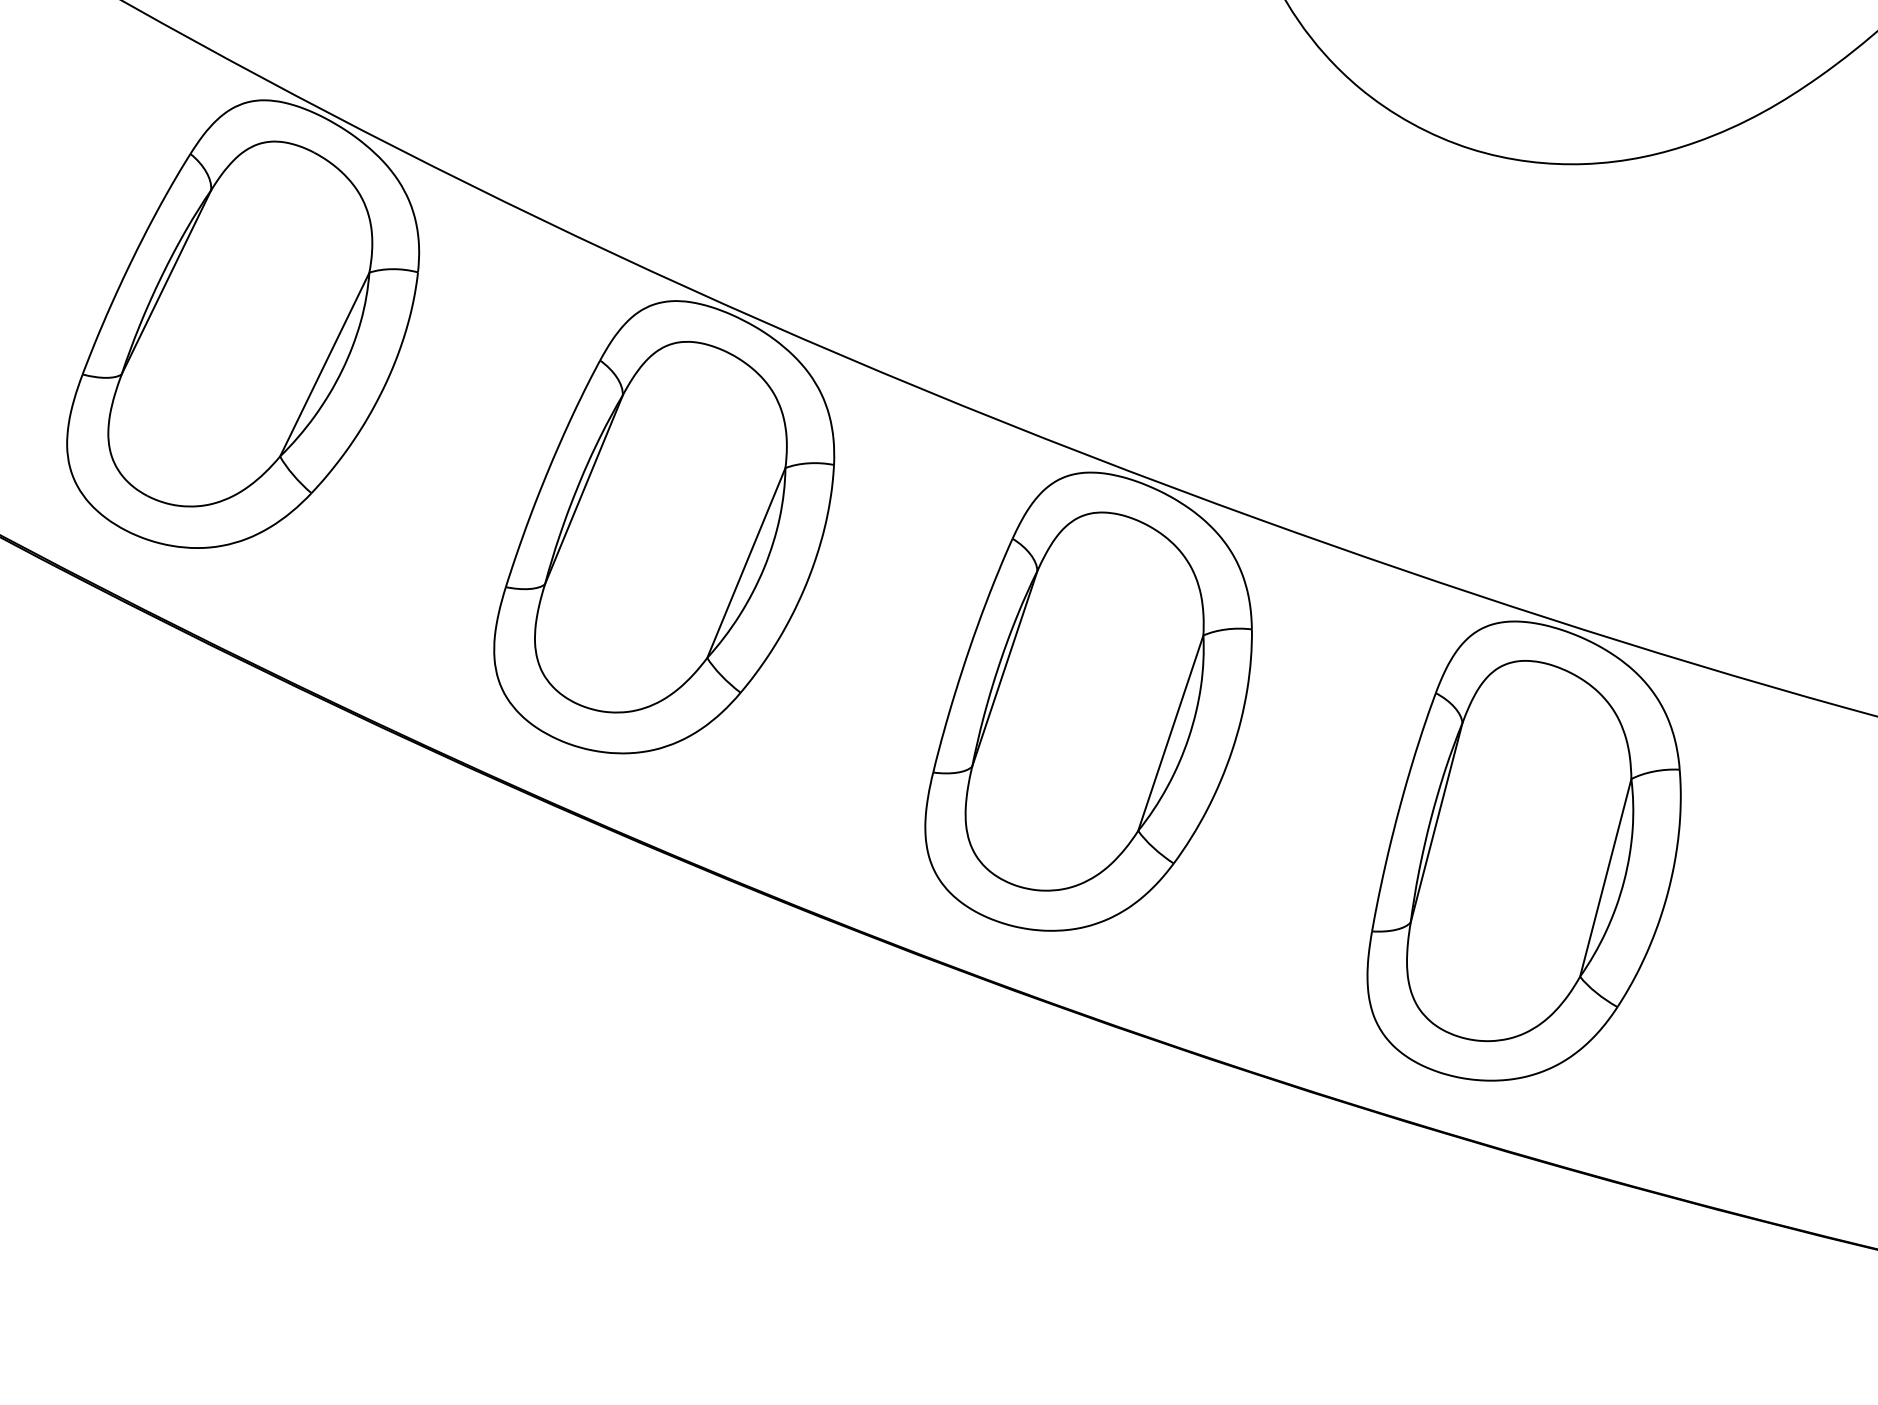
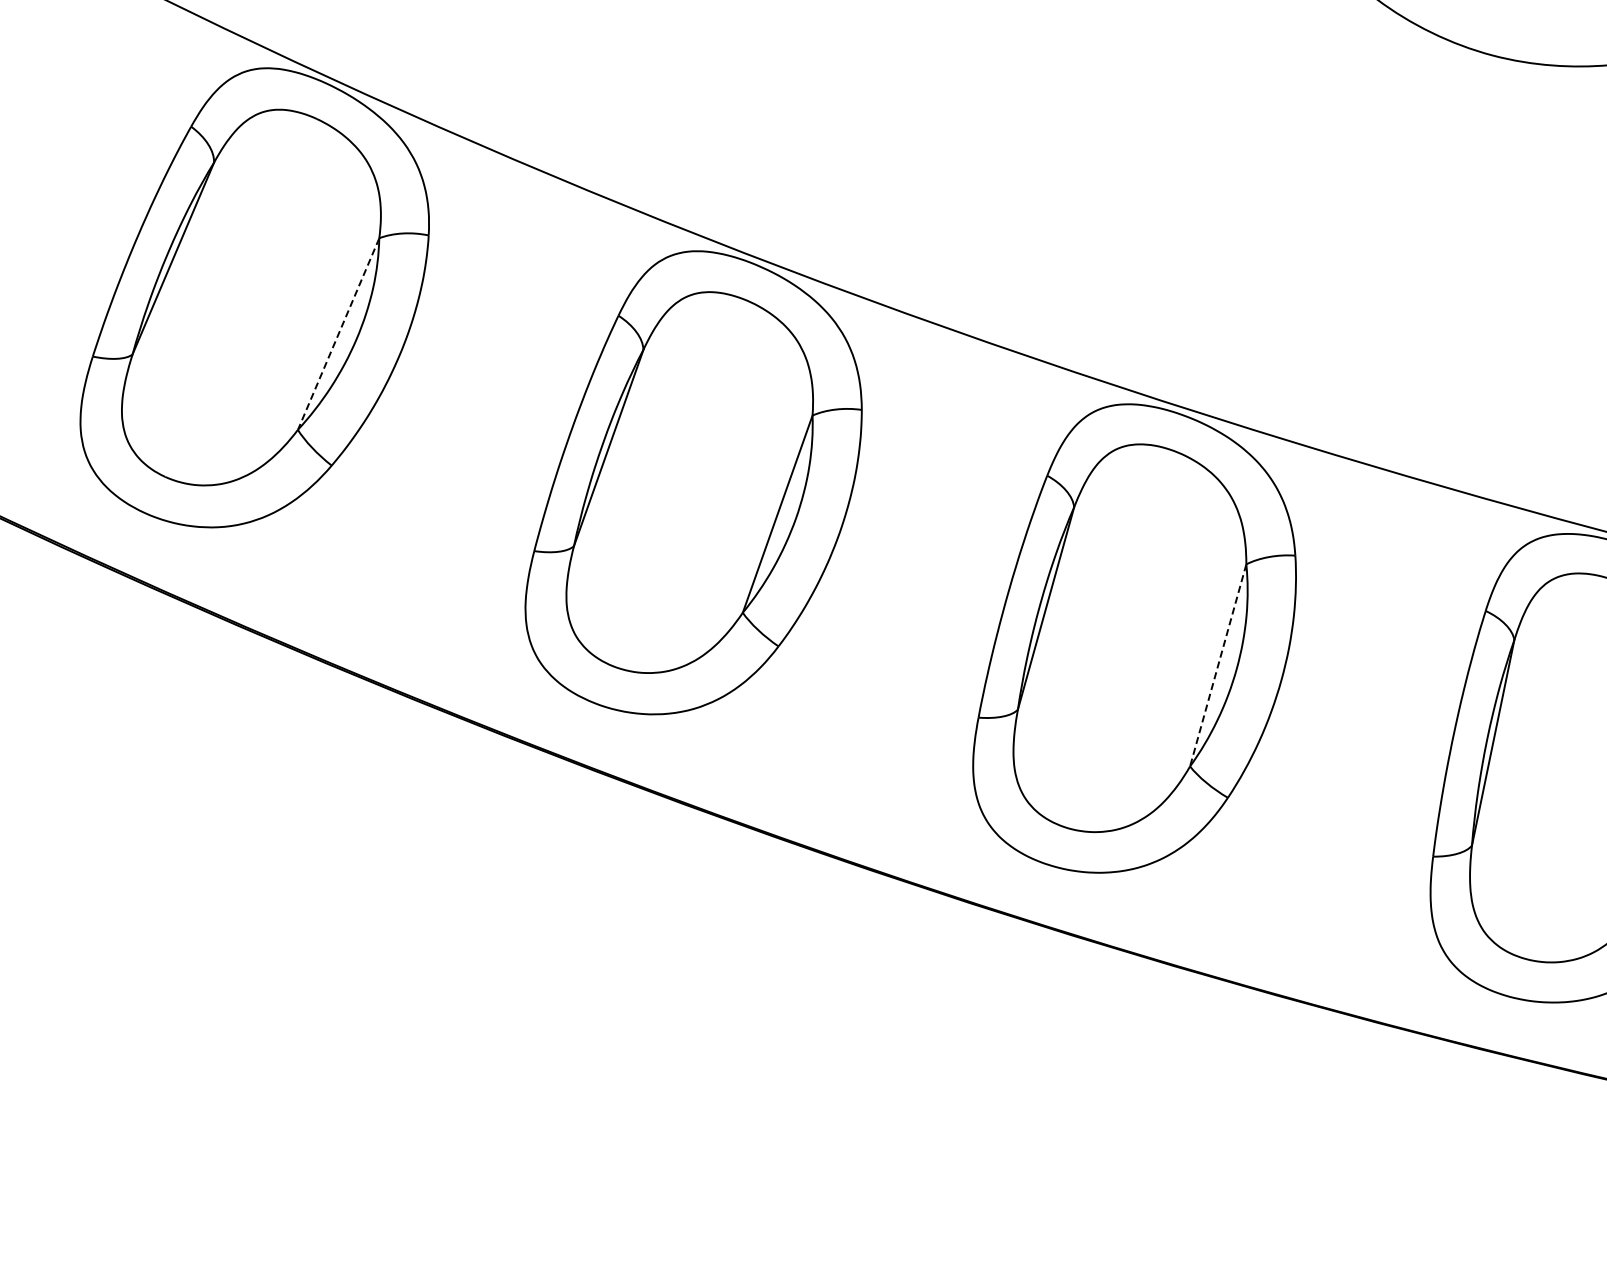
line: (324, 365) -> (338, 334), solid -> dashed
line: (1170, 733) -> (1217, 665), solid -> dashed

